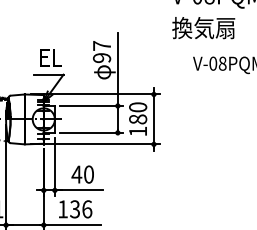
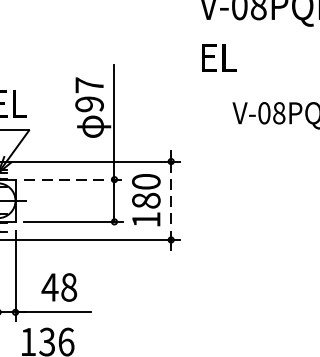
text: (203, 28) -> (249, 57), 換気扇 -> EL
line: (92, 105) -> (74, 178), solid -> dashed
line: (153, 119) -> (170, 200), solid -> dashed
text: (89, 174) -> (69, 287), 40 -> 48

